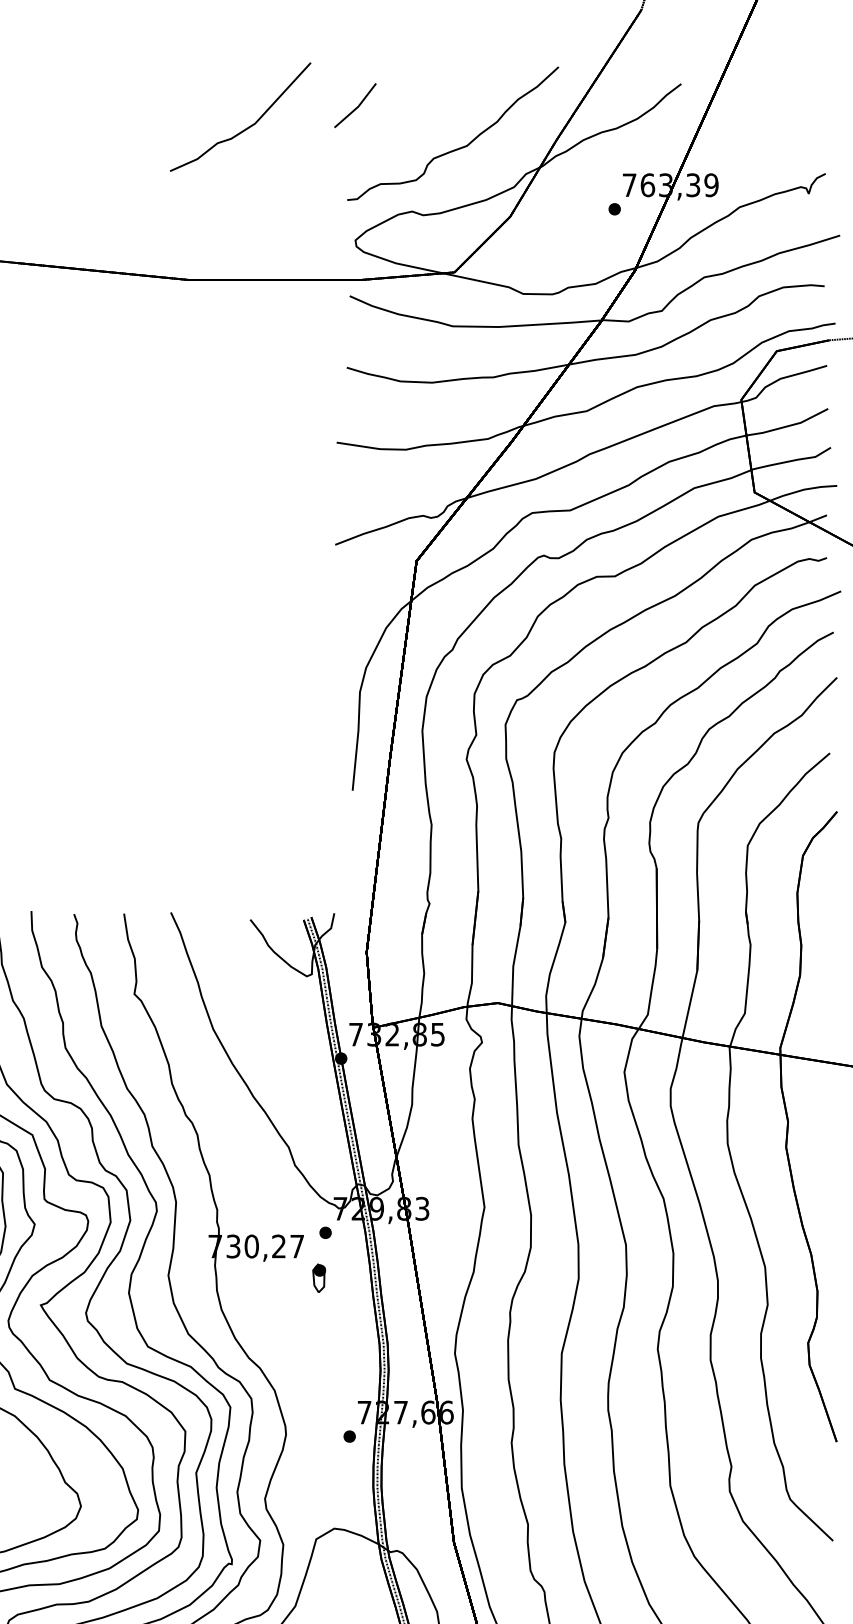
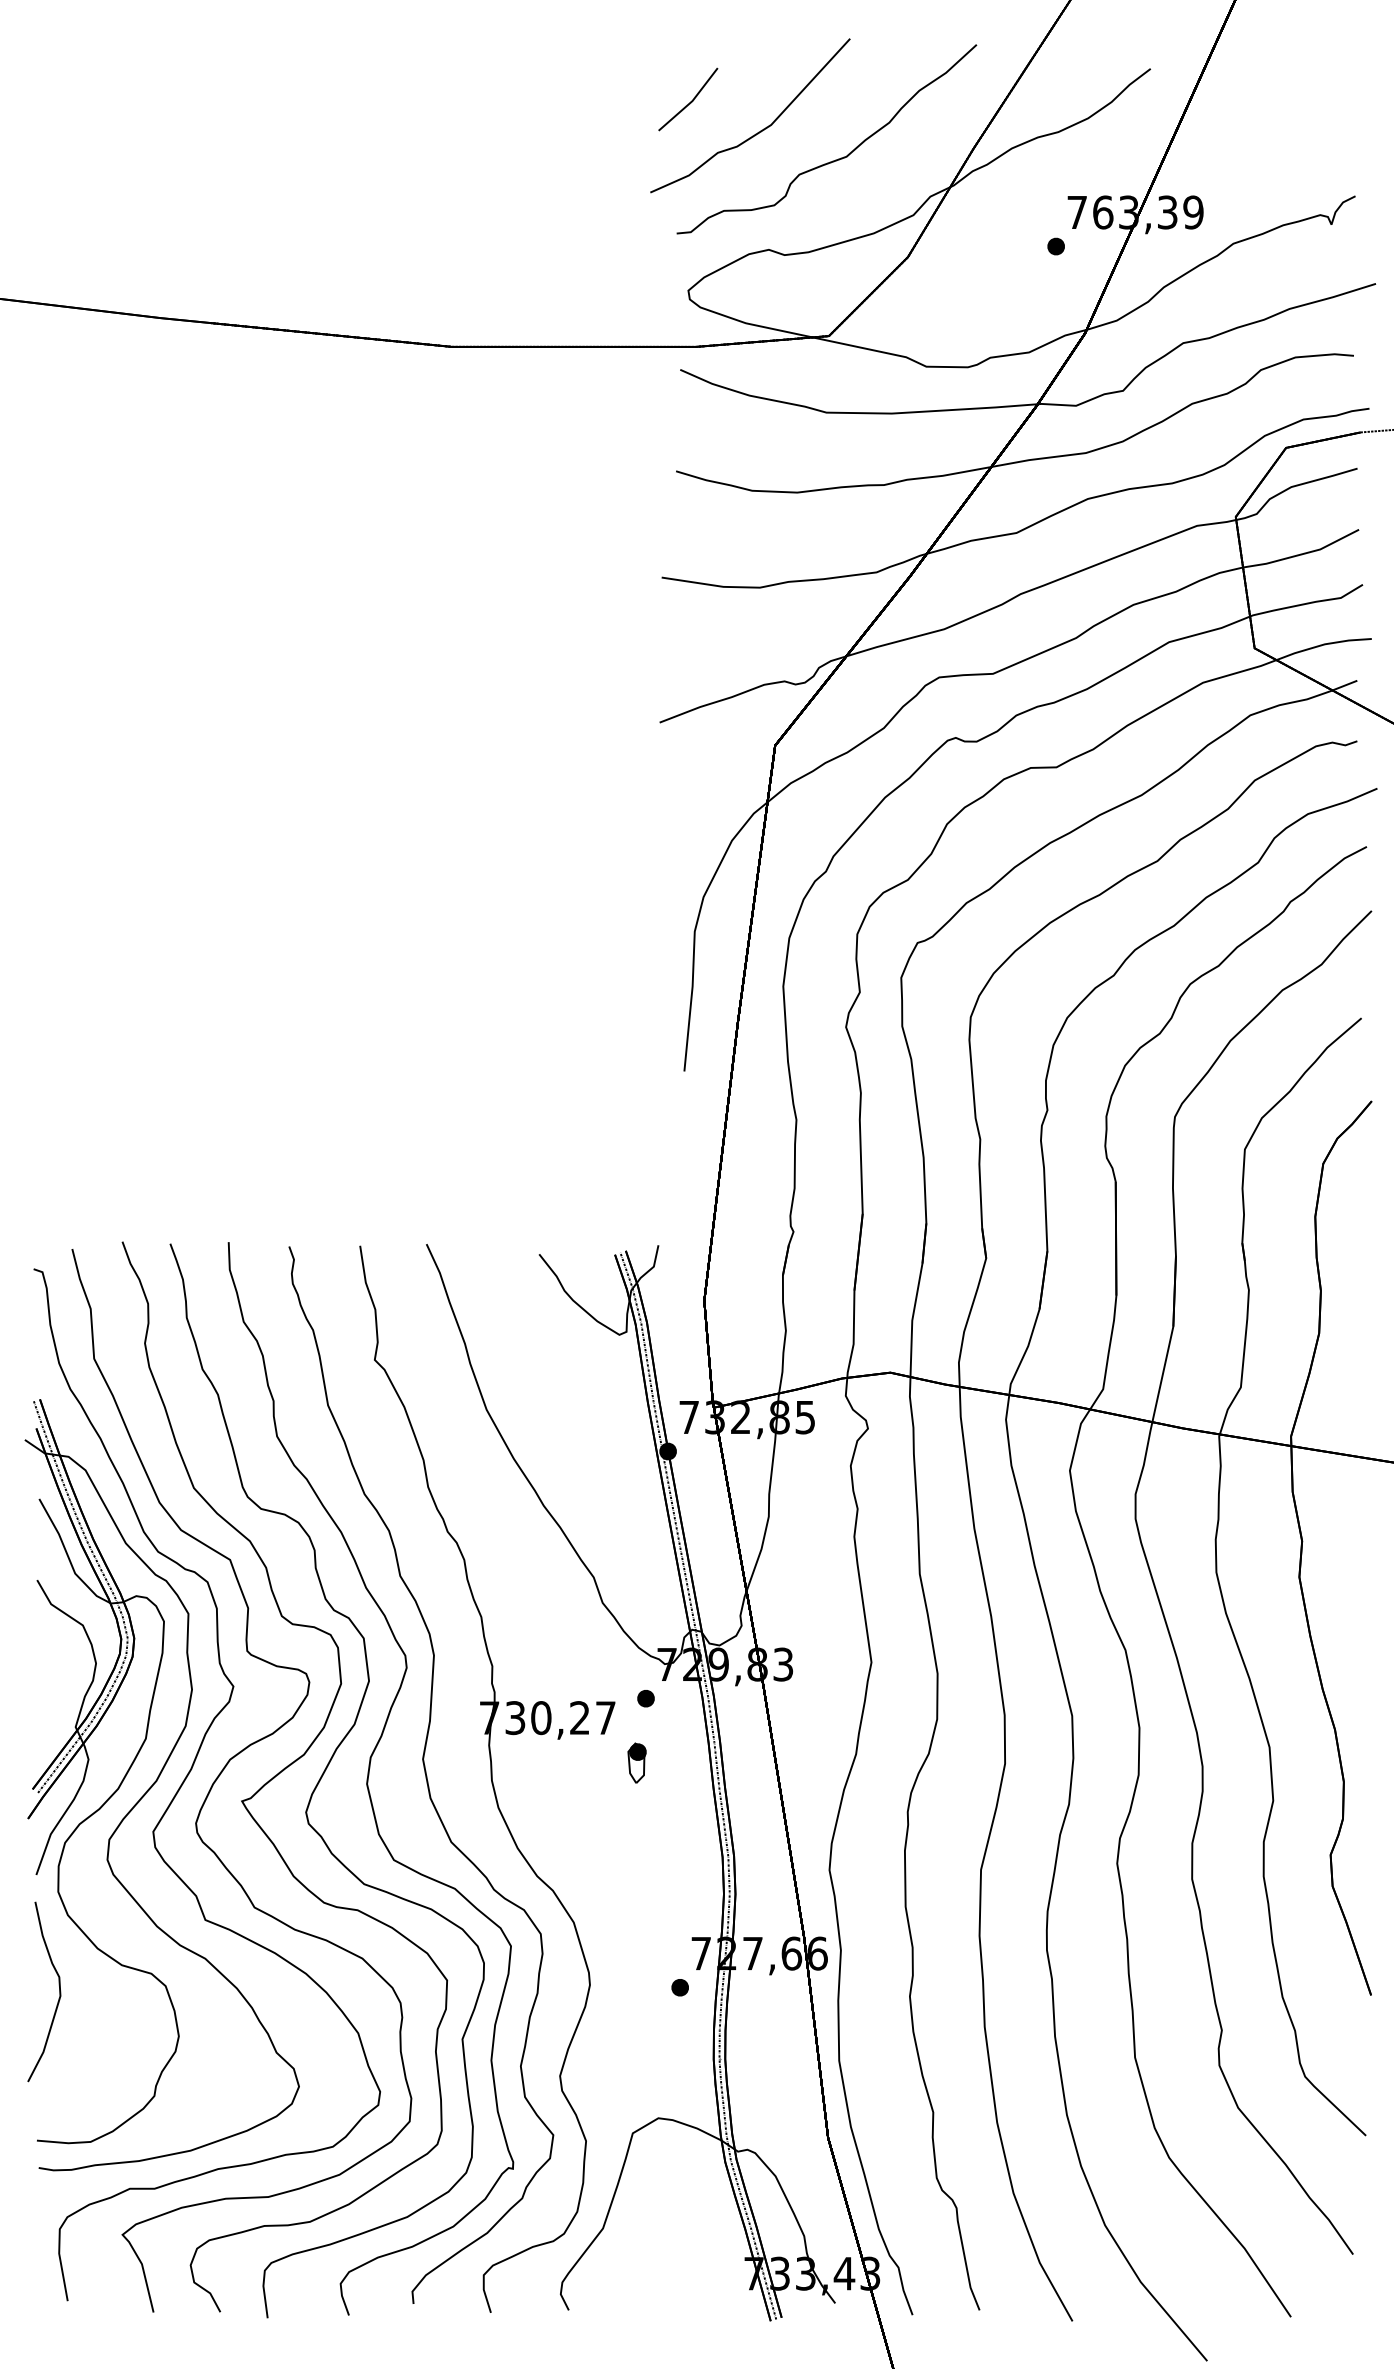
curve: (246, 128) -> (758, 131), moved

